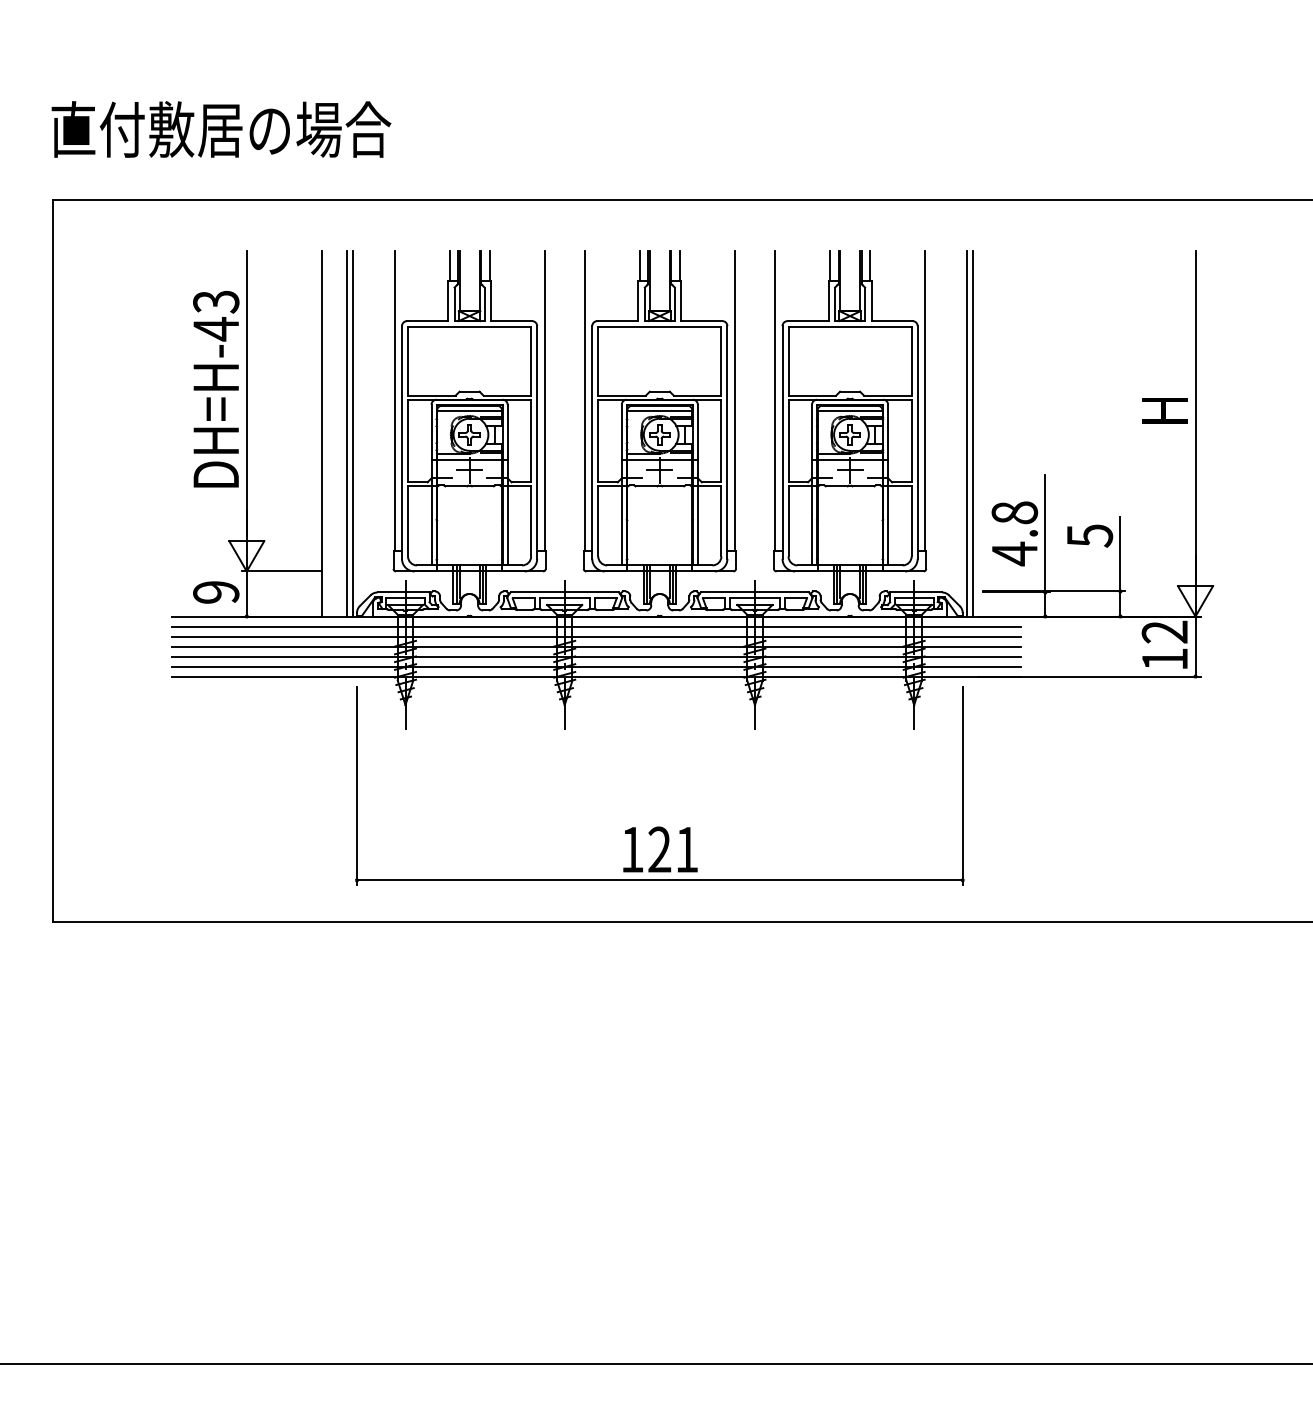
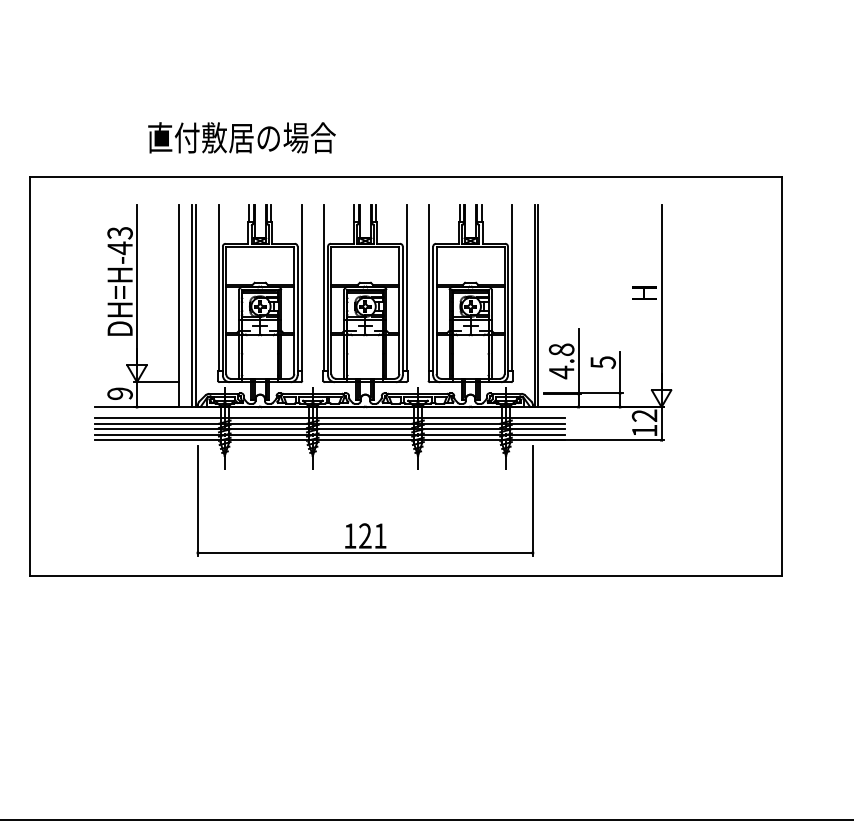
text: (220, 128) -> (241, 137), moved
line: (594, 626) -> (329, 412), removed

